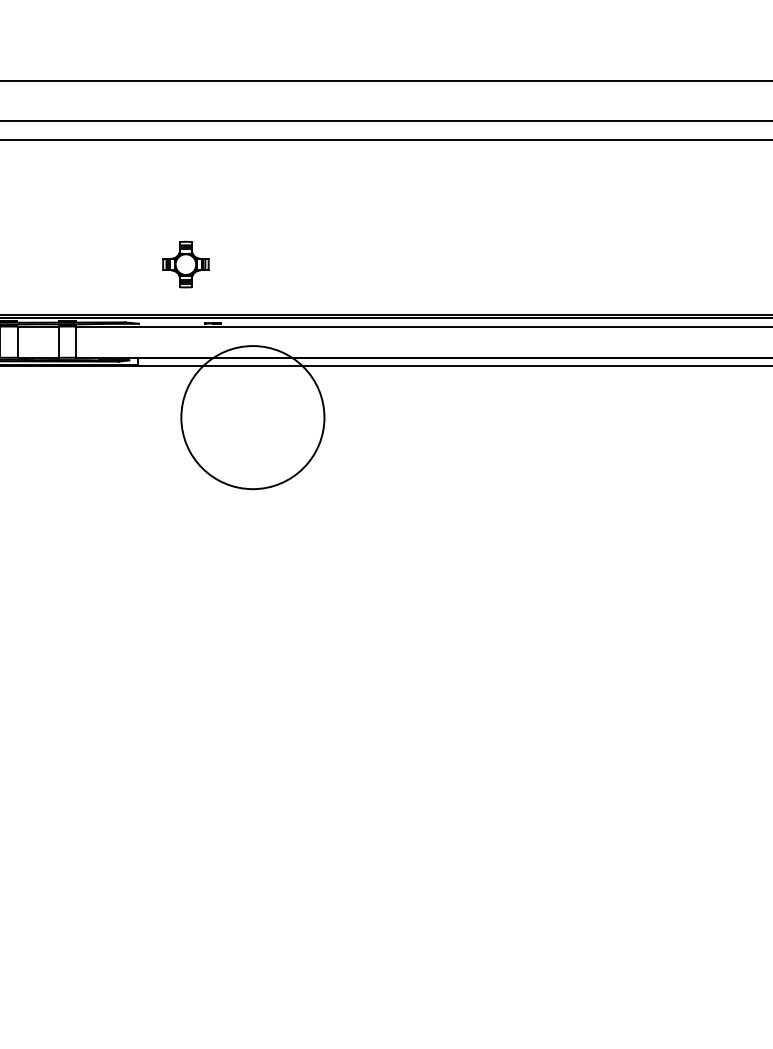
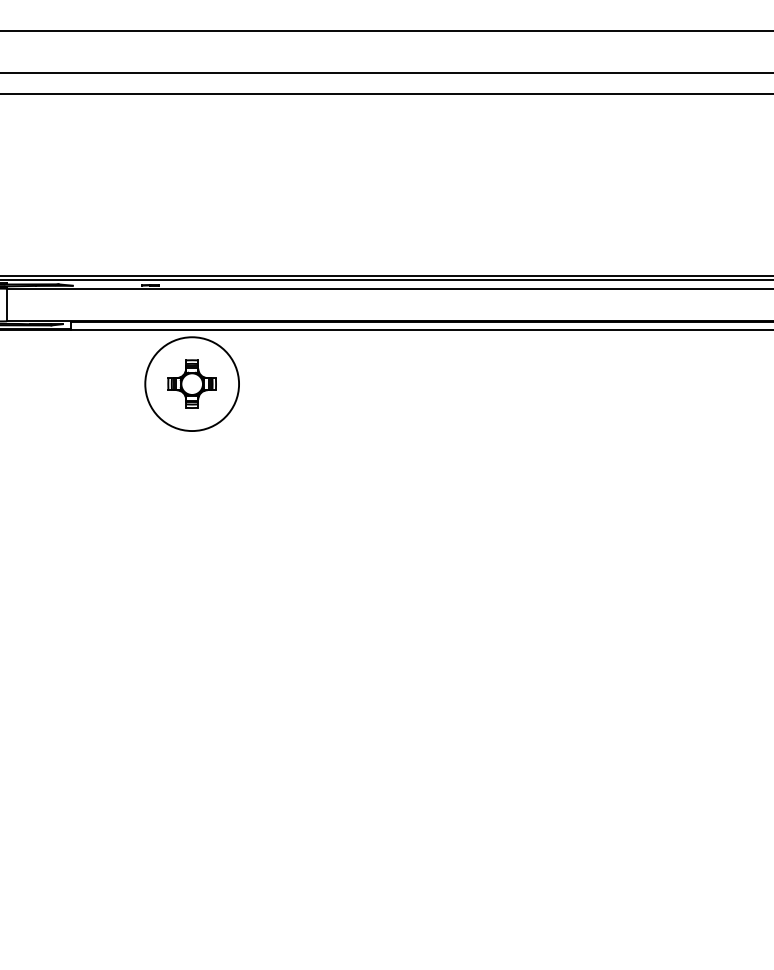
part: (185, 264) -> (191, 384), moved
circle: (252, 417) -> (191, 384), size x0.62

